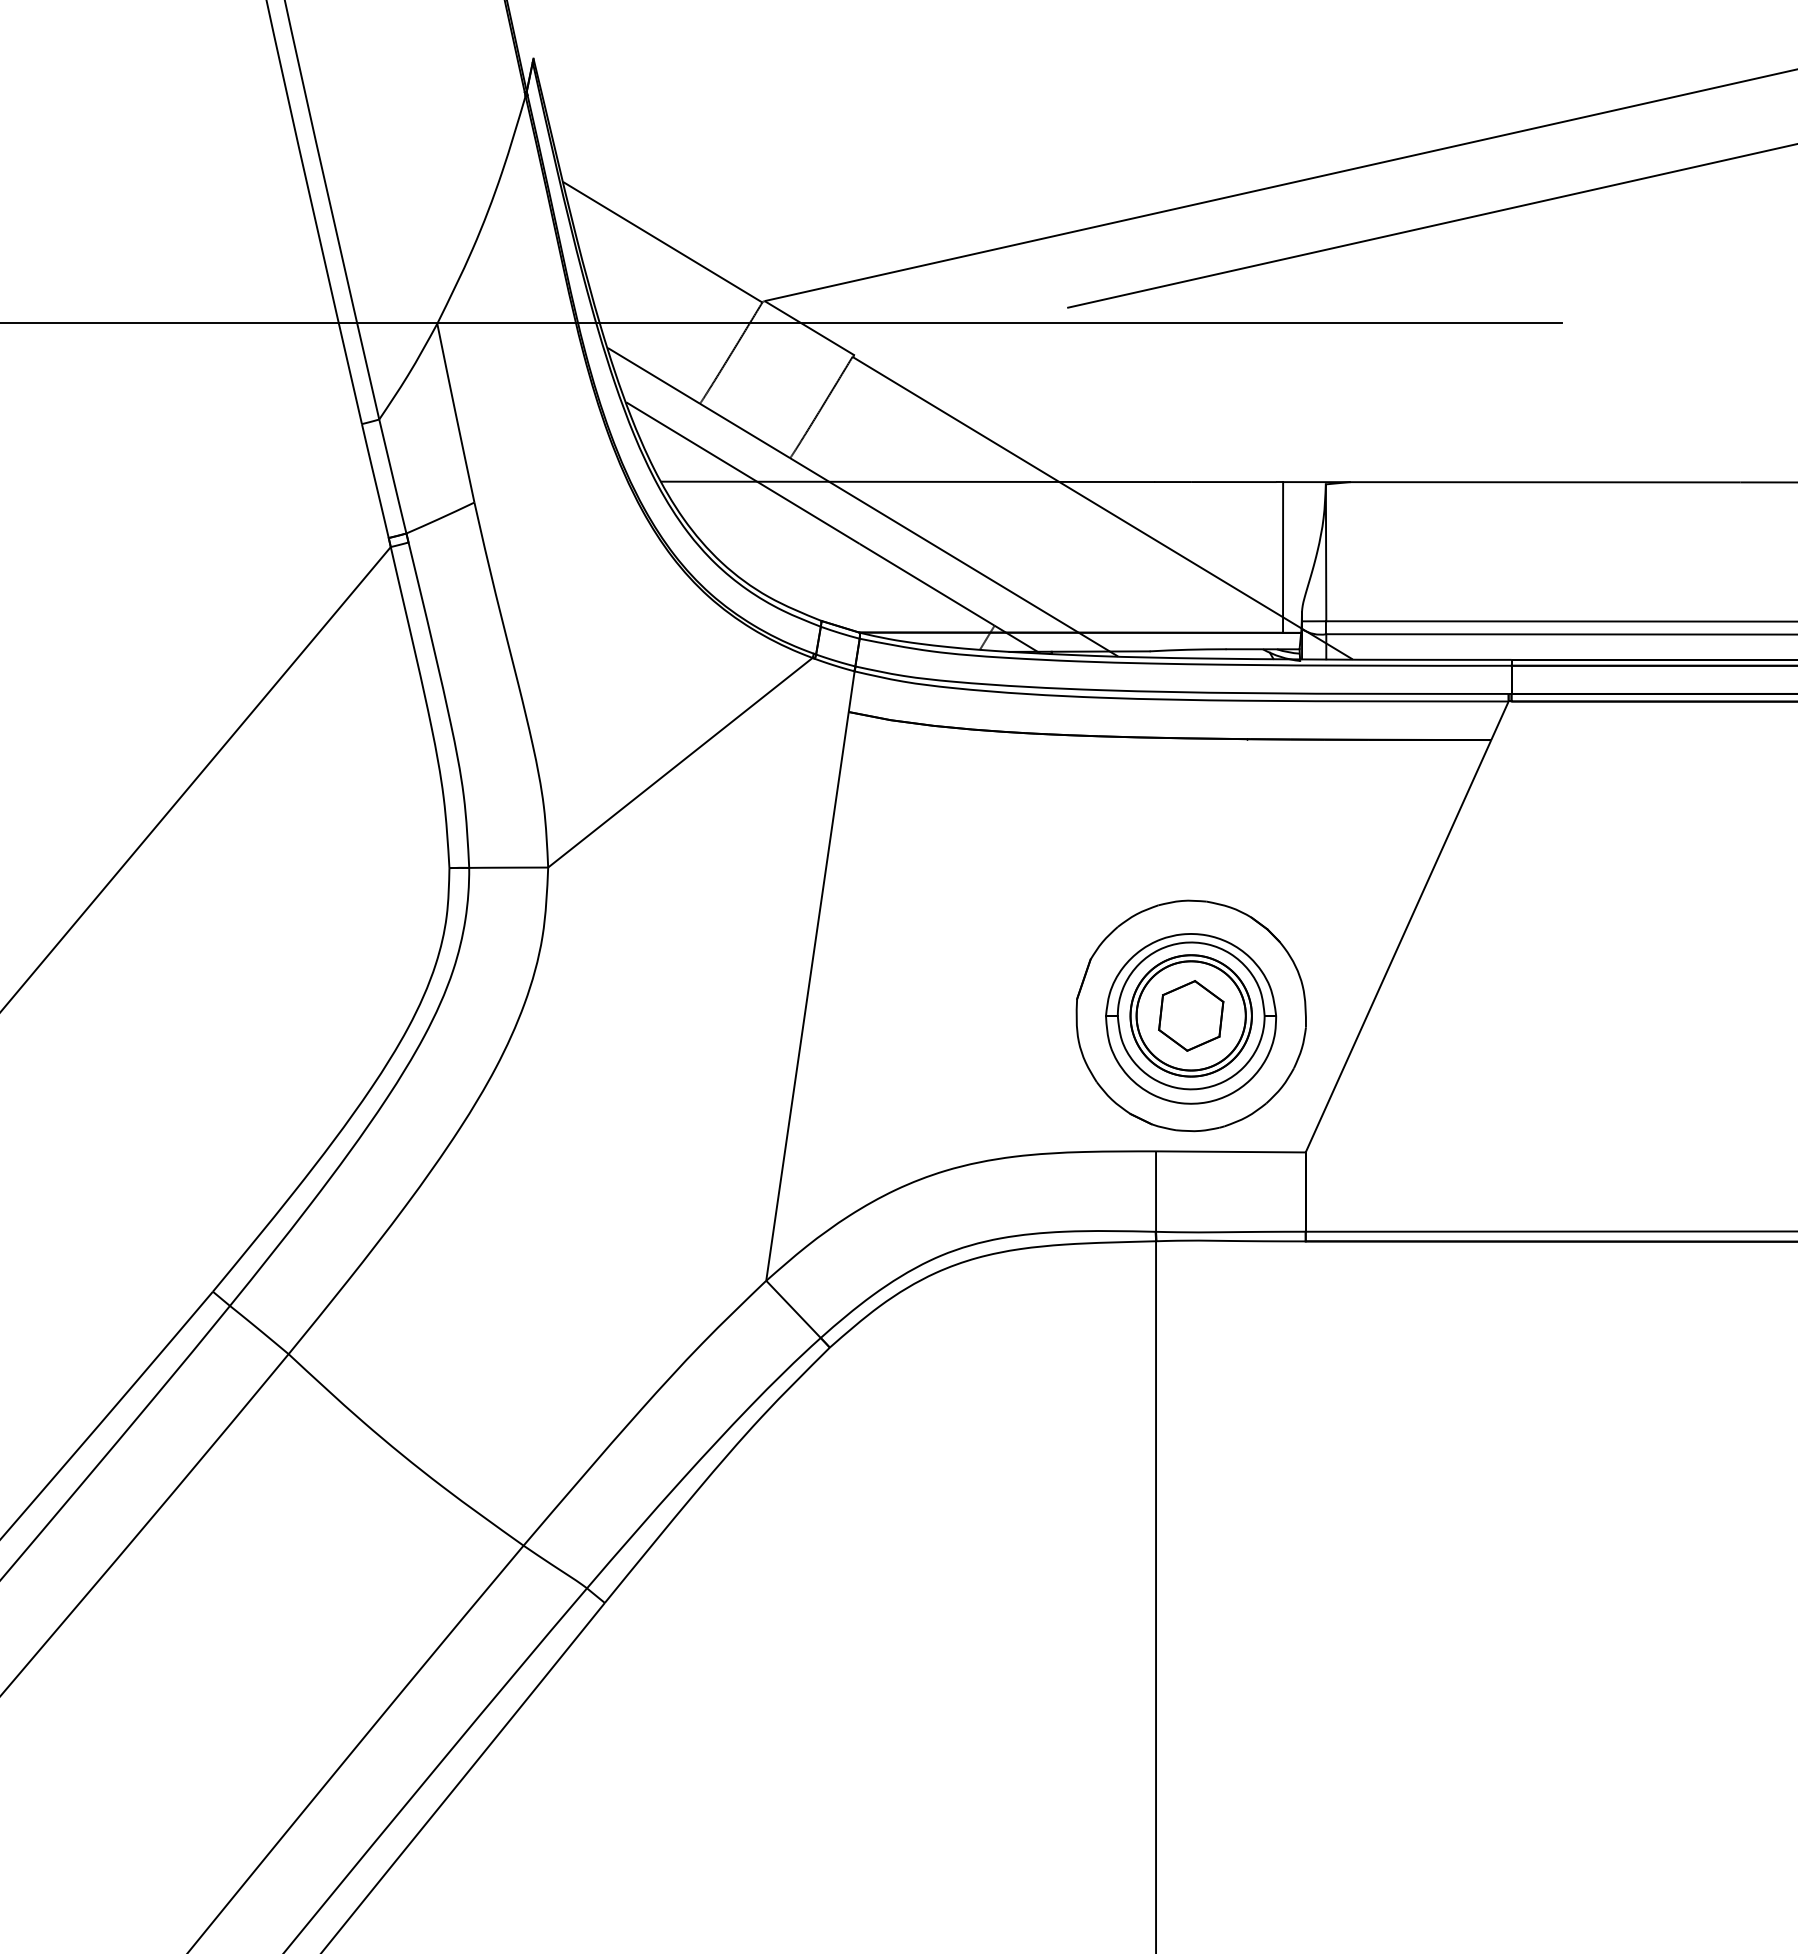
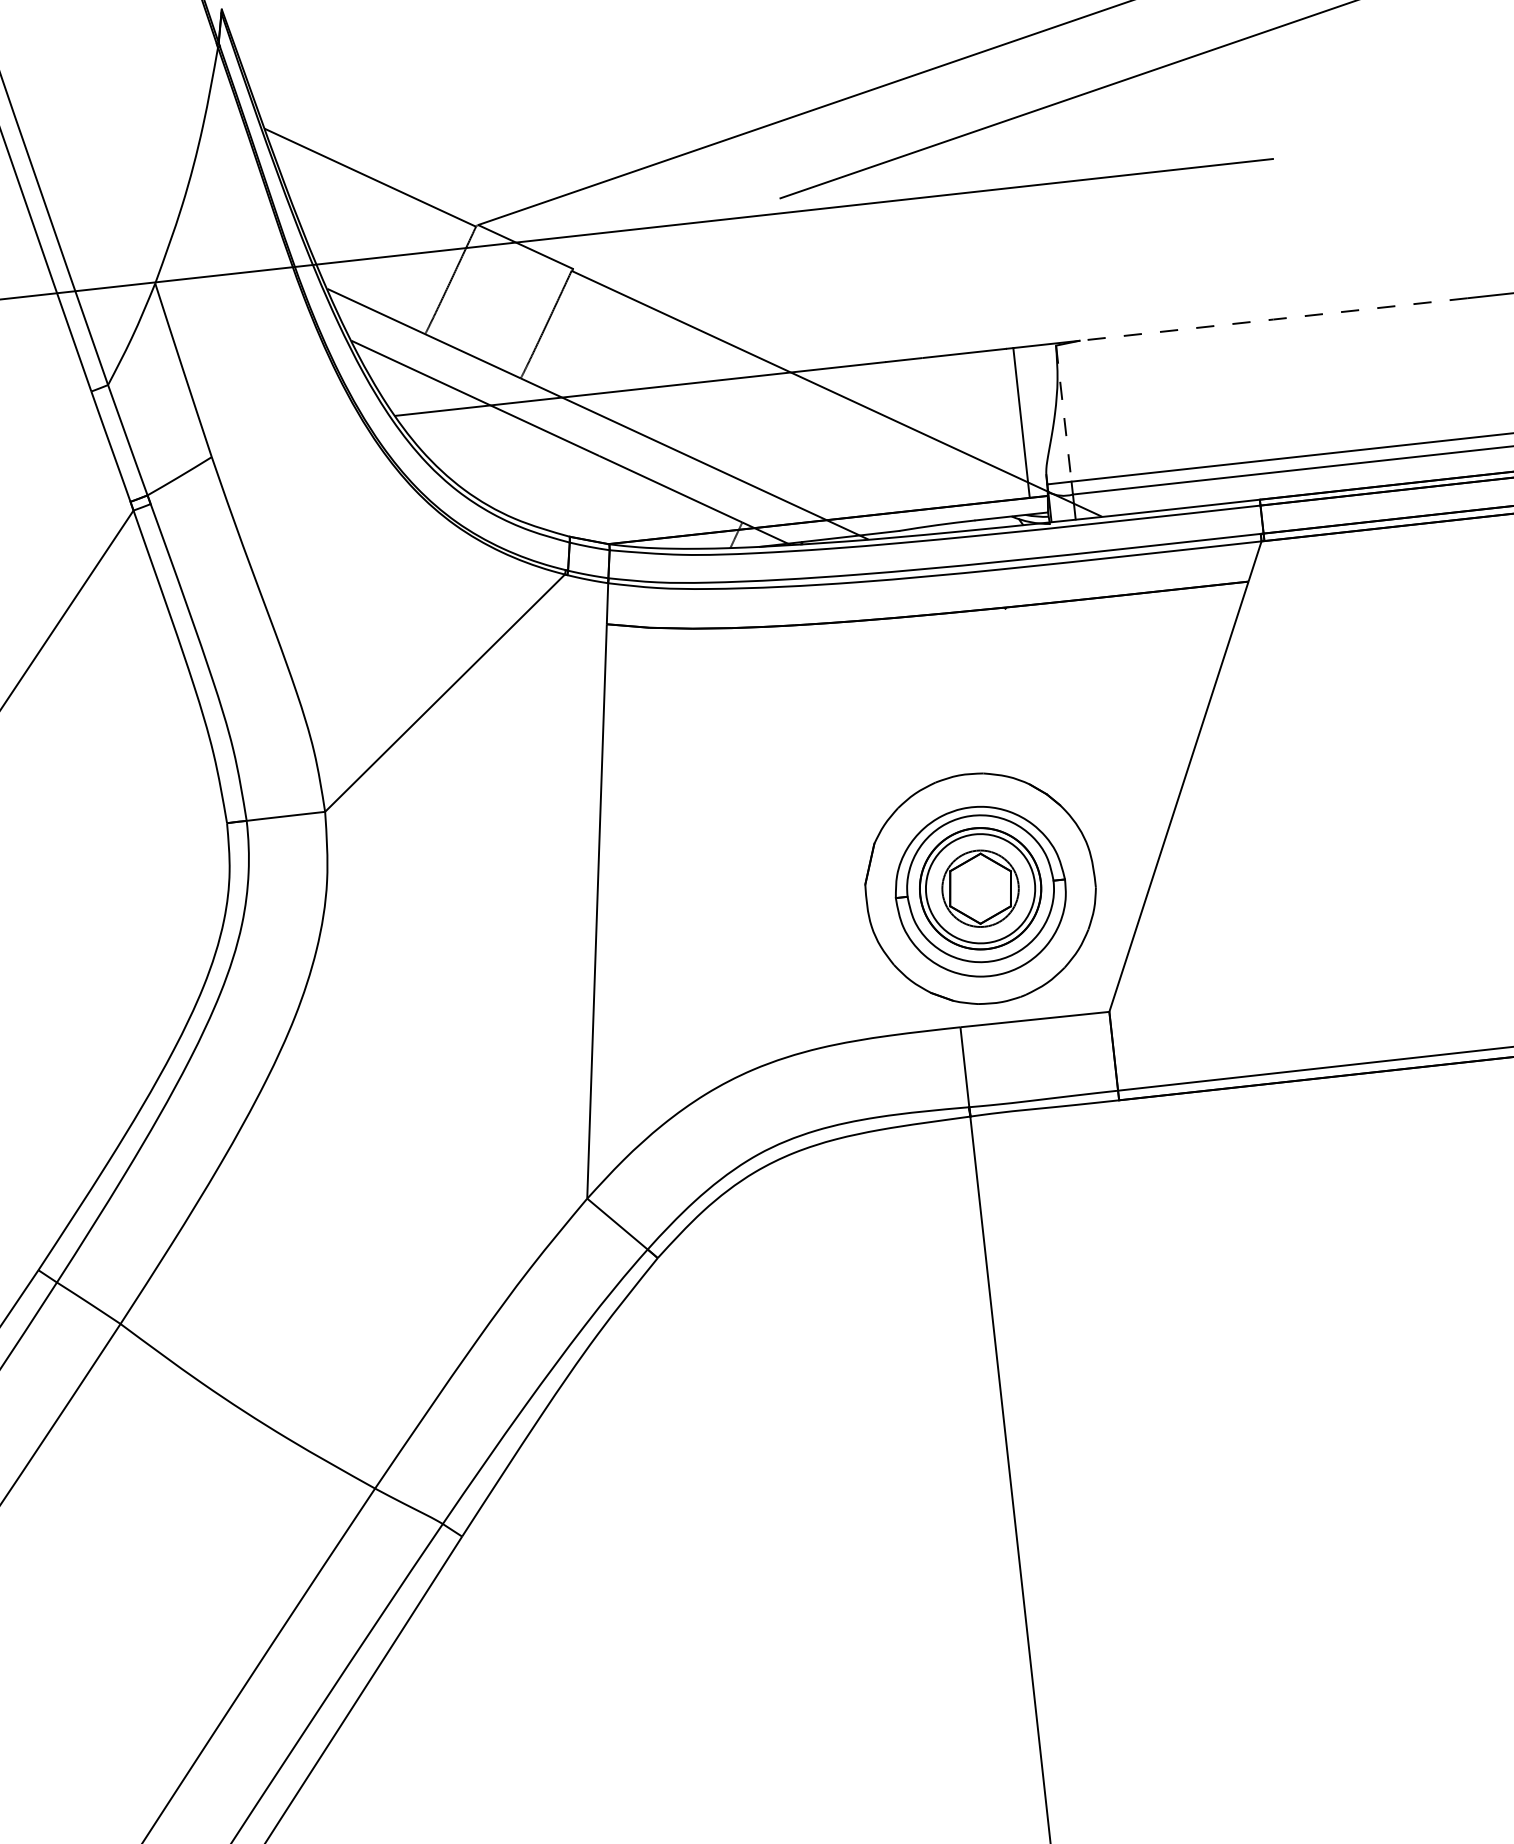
line: (1544, 482) -> (1273, 319), solid -> dashed
line: (1326, 553) -> (1064, 414), solid -> dashed
circle: (1190, 1015) -> (979, 888), size x0.7

